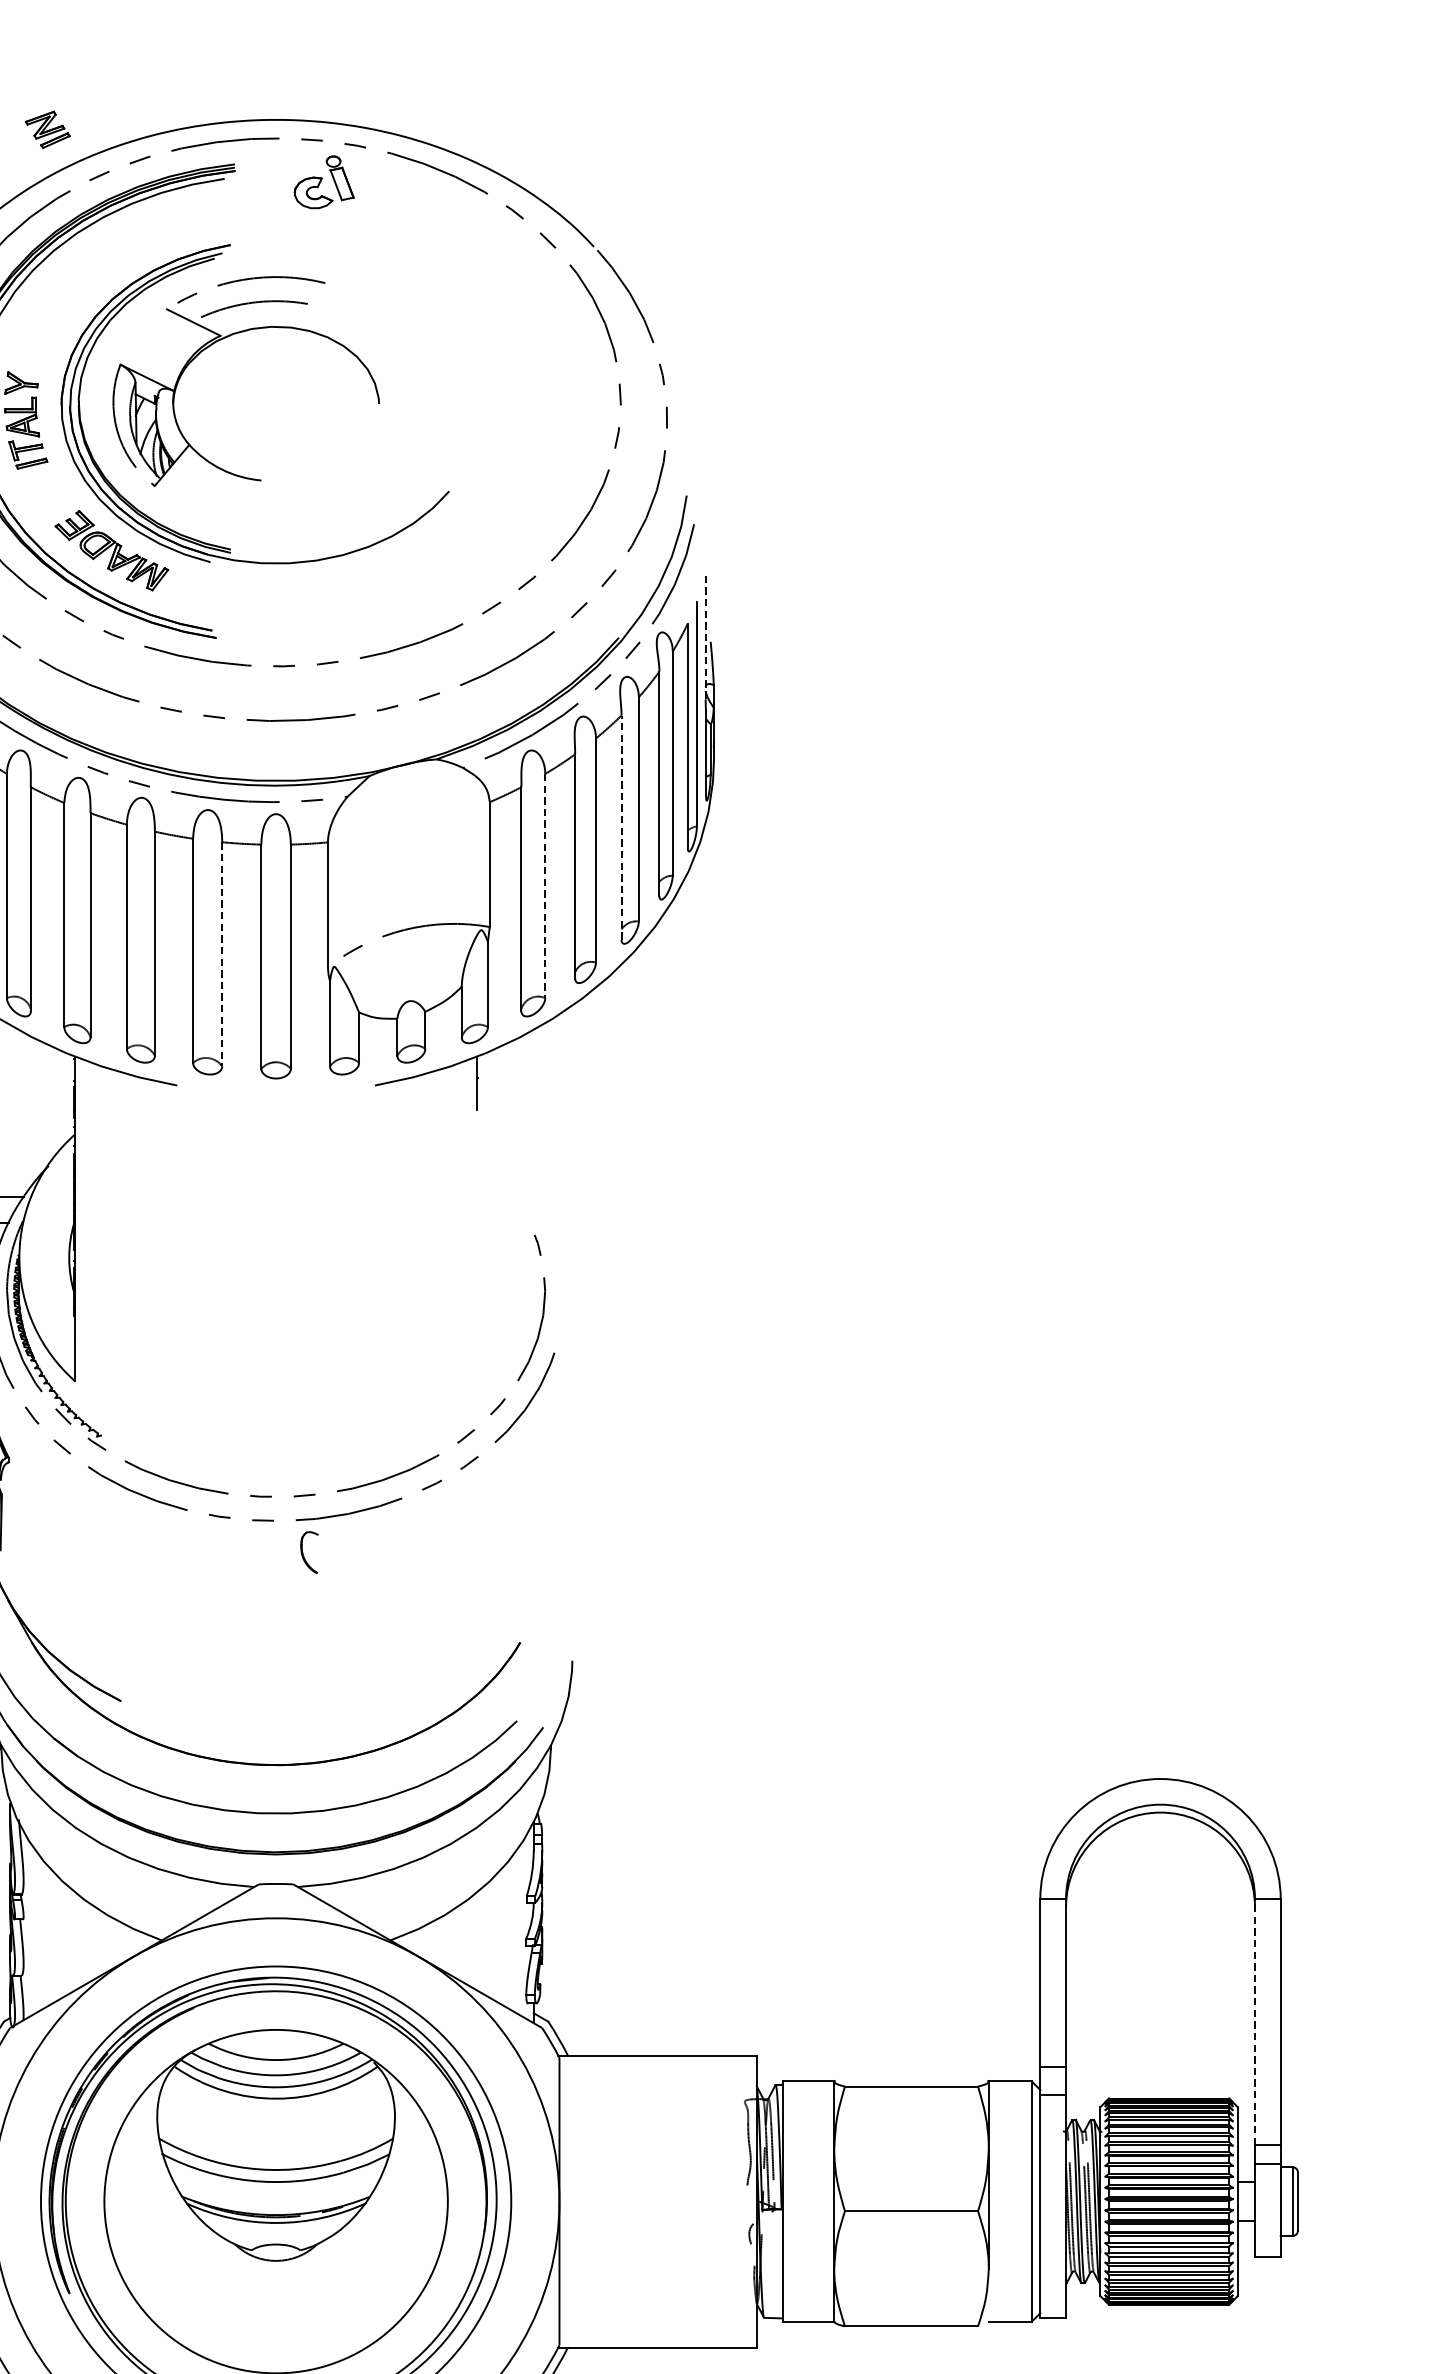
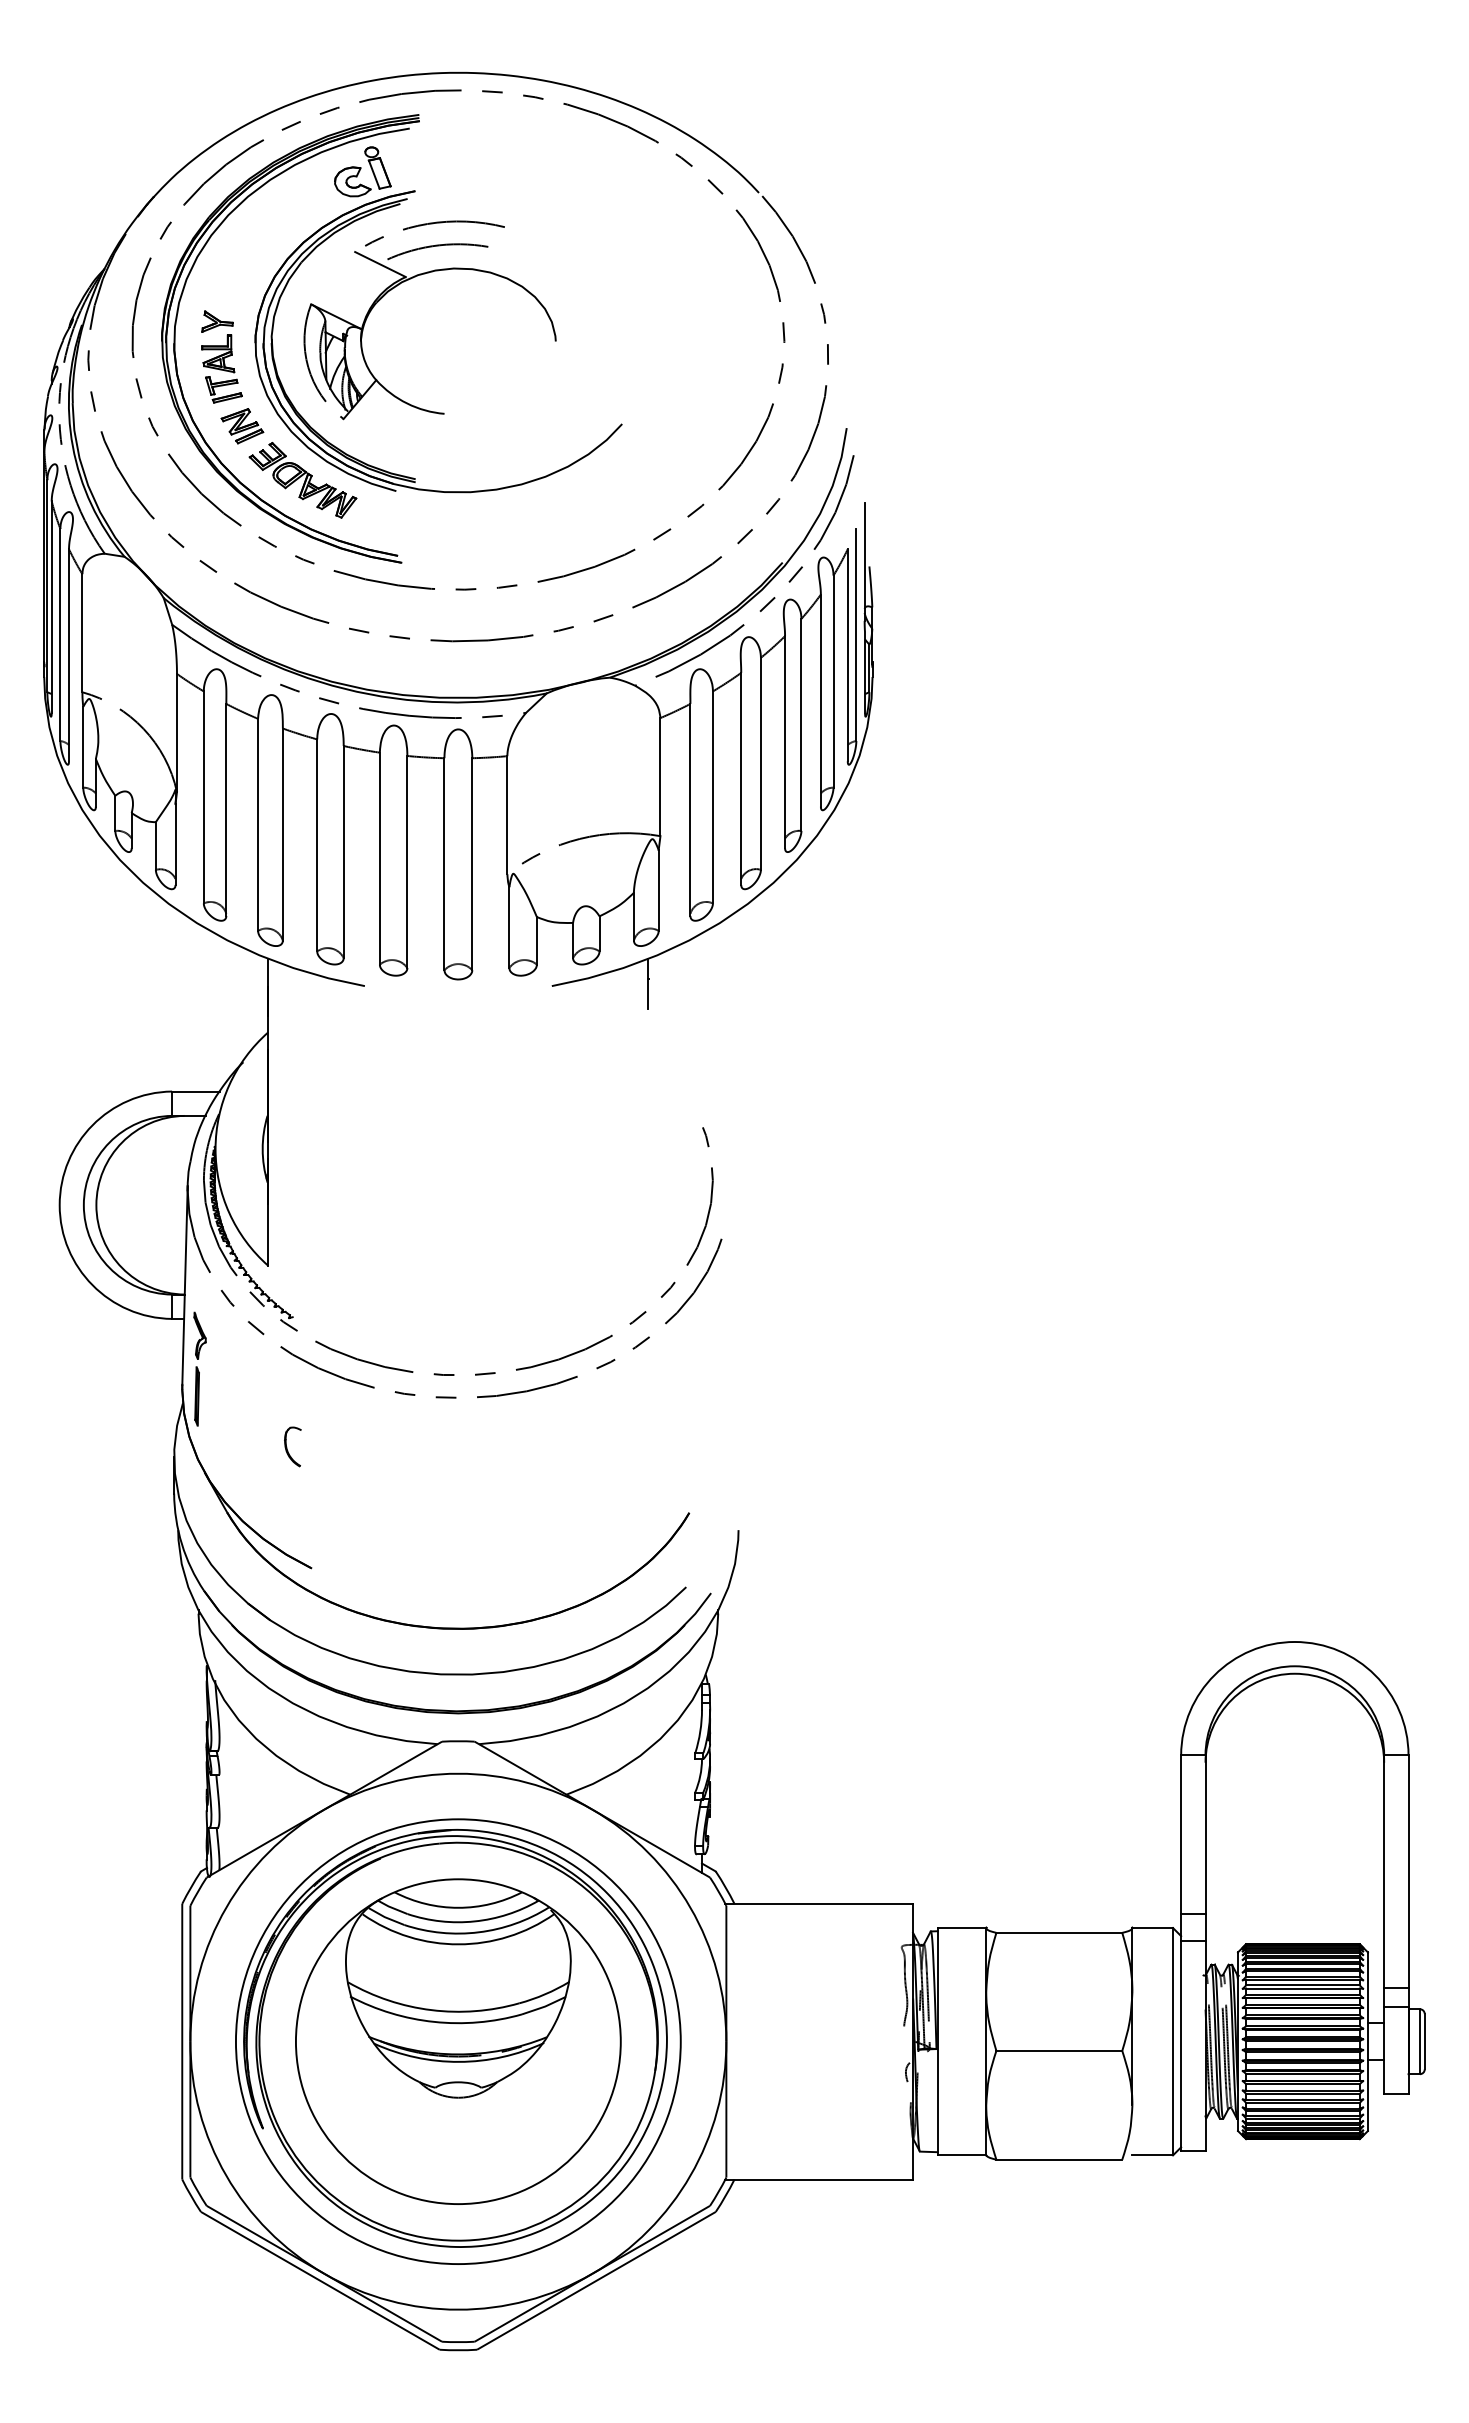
part: (47, 130) -> (242, 426), moved
part: (323, 181) -> (362, 171), moved
line: (705, 636) -> (864, 561), dashed -> solid
line: (621, 826) -> (785, 741), dashed -> solid
line: (544, 886) -> (712, 797), dashed -> solid
line: (222, 954) -> (407, 862), dashed -> solid
part: (309, 1552) -> (292, 1446), moved
line: (1255, 2021) -> (1384, 1871), dashed -> solid

